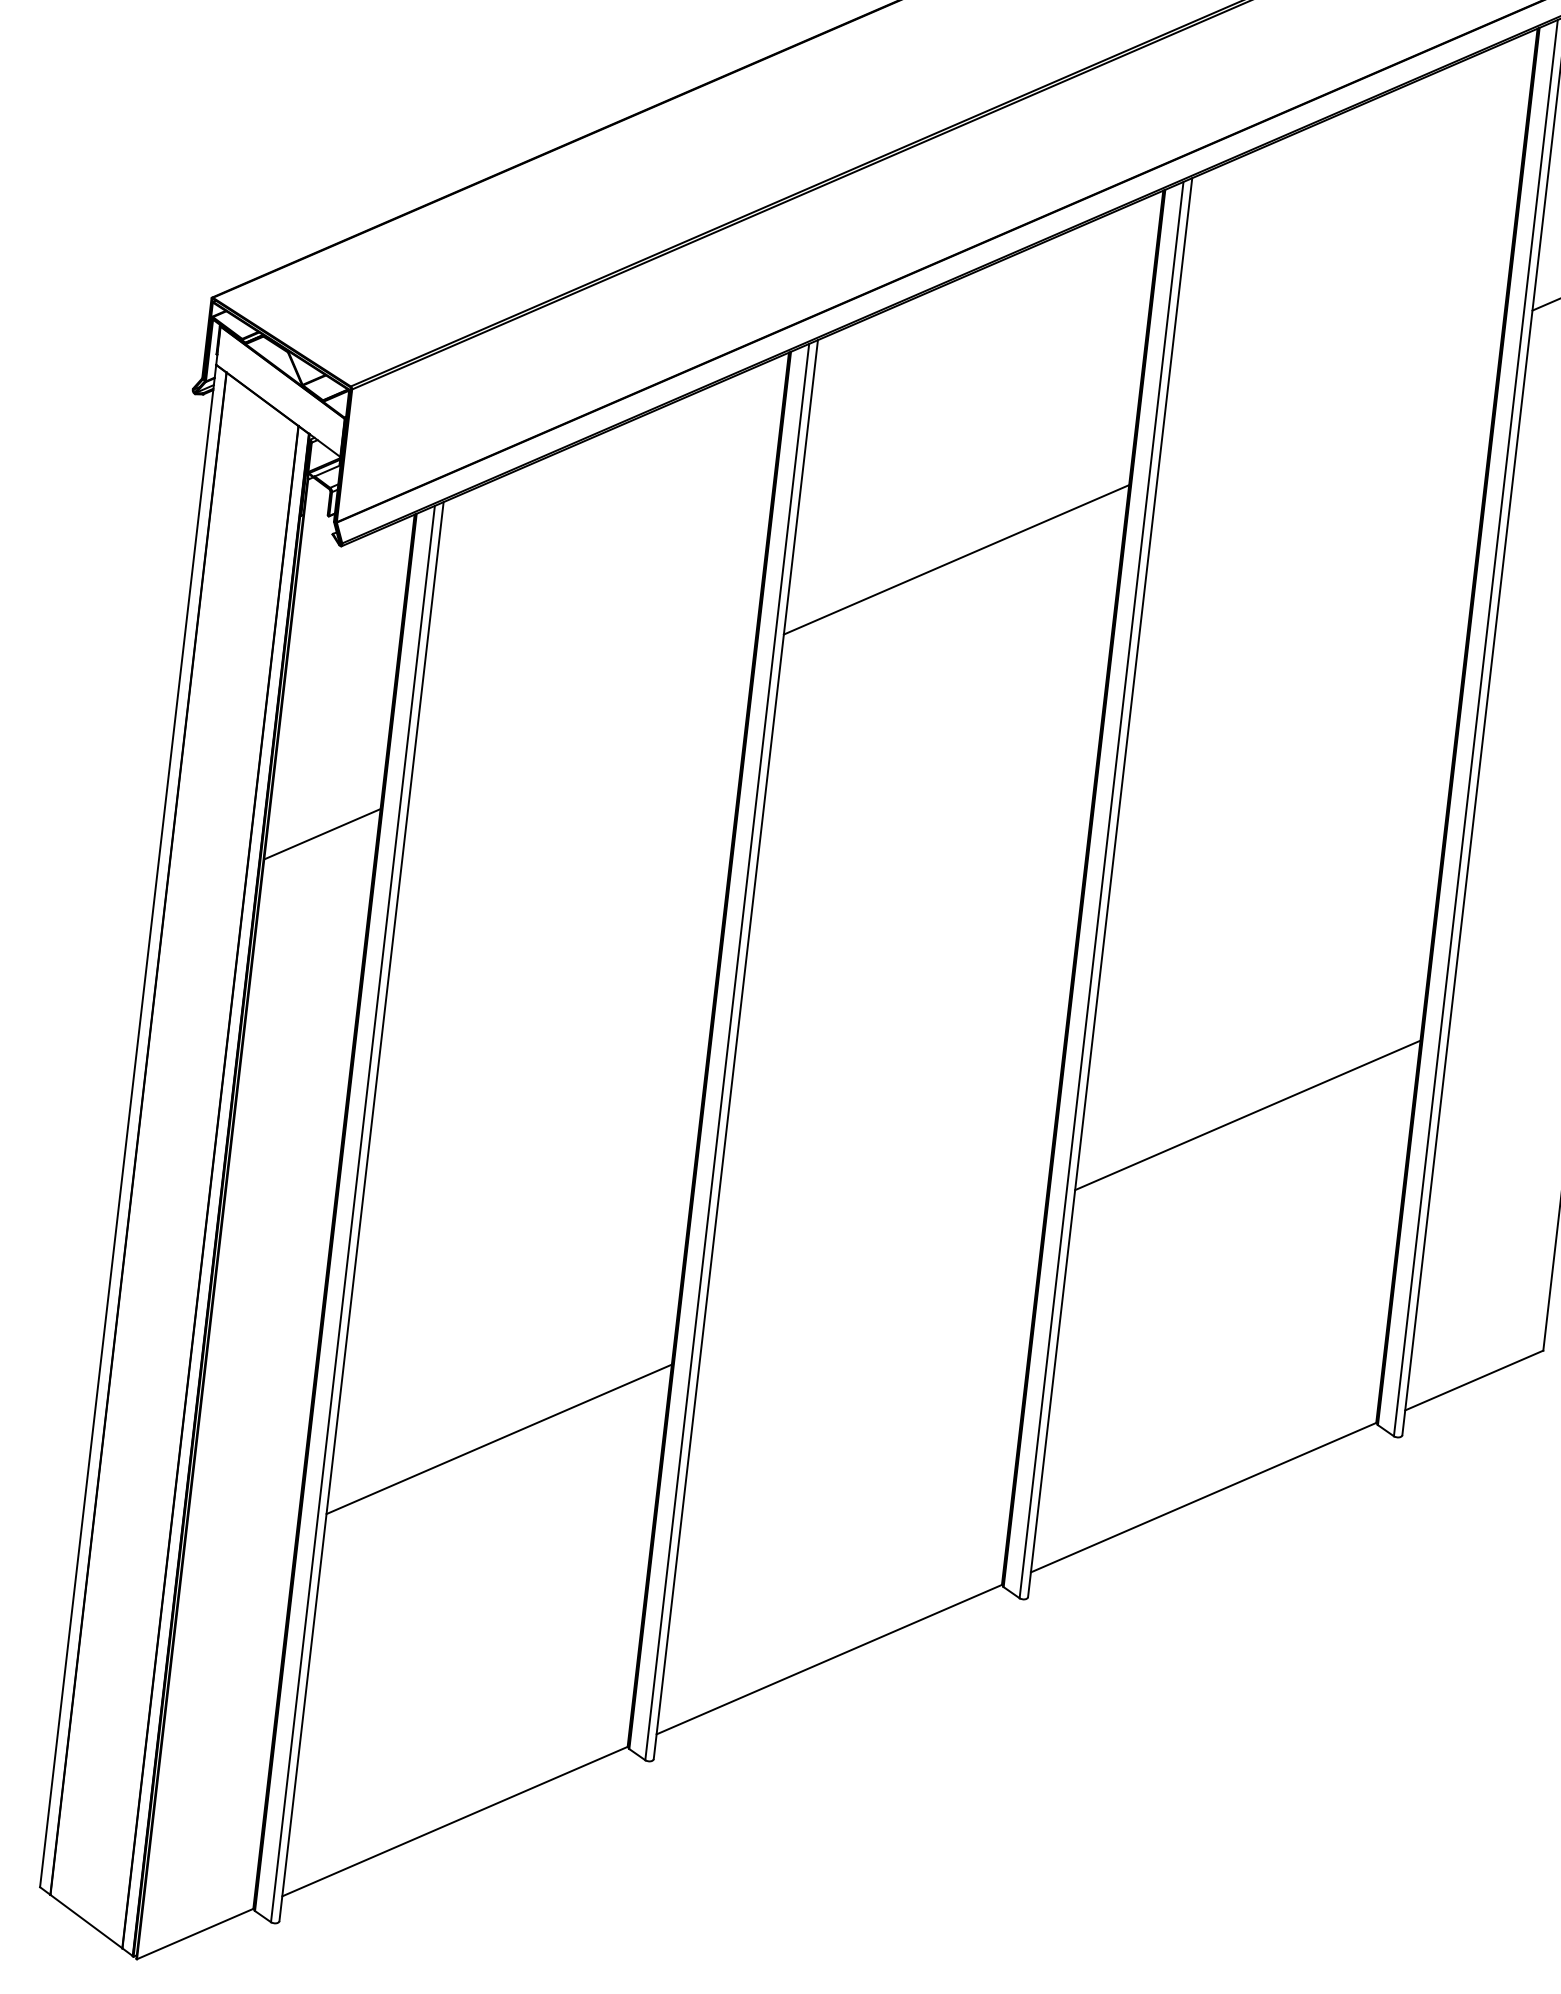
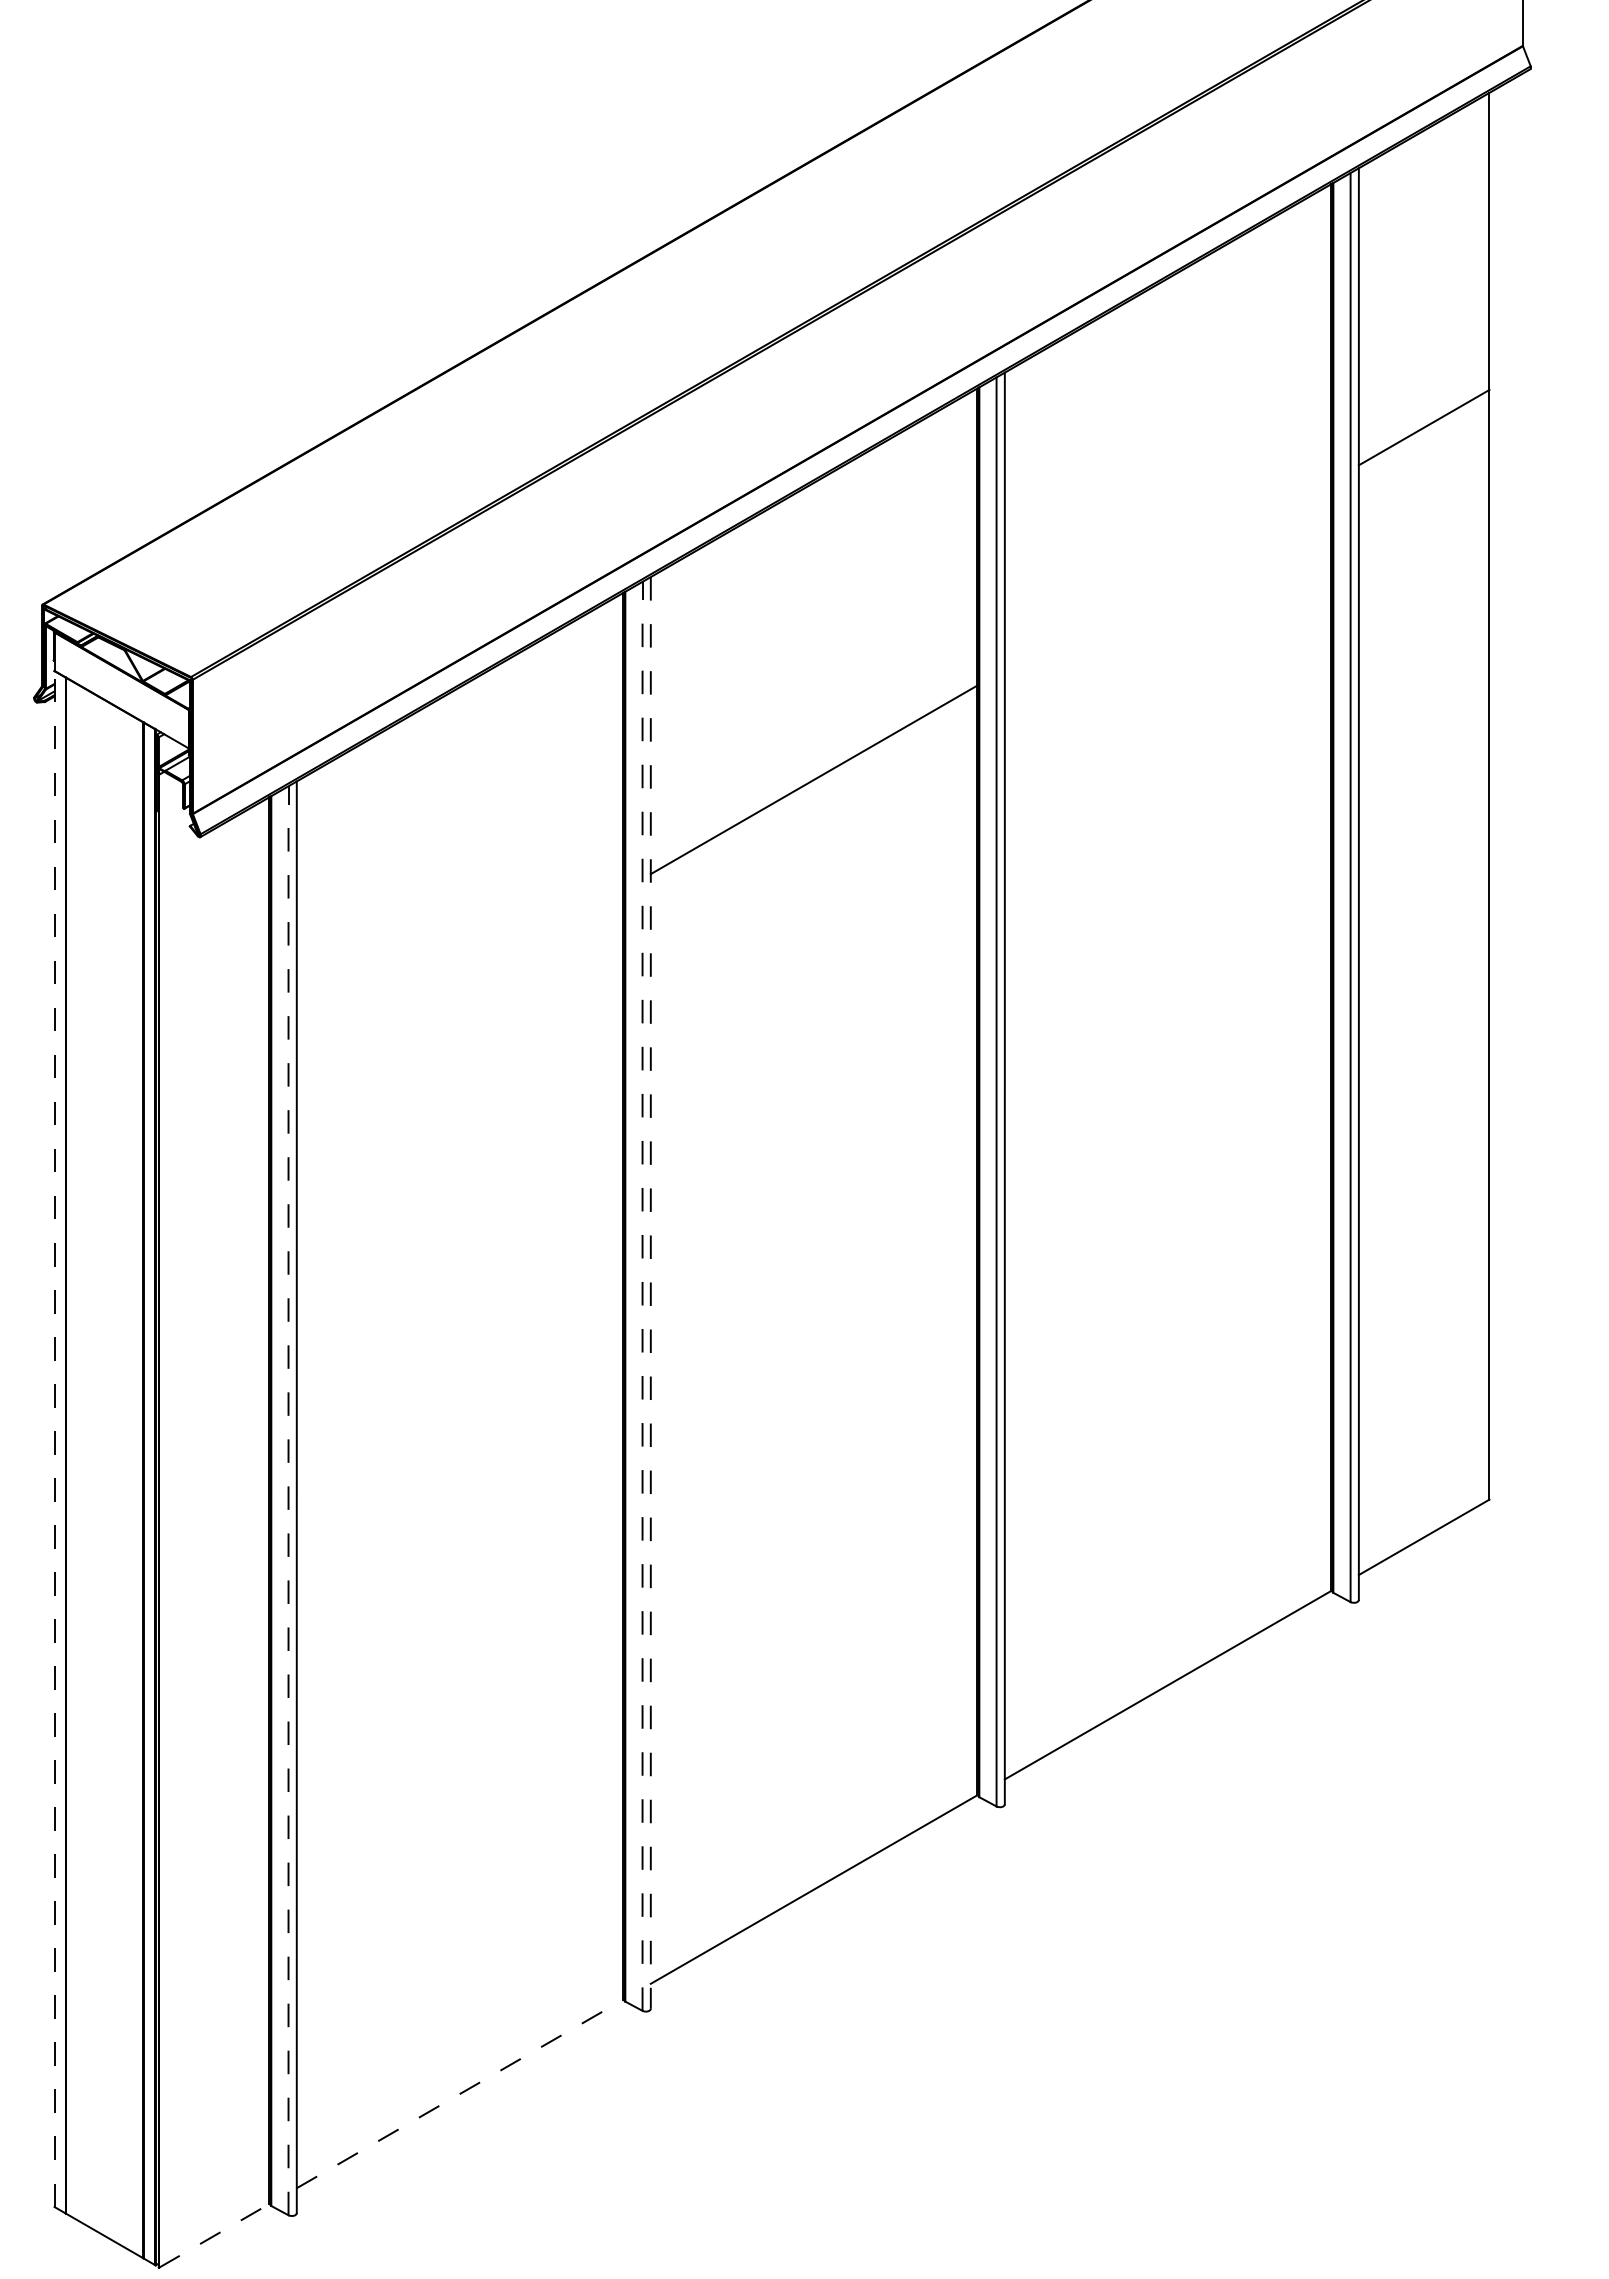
line: (322, 833) -> (214, 1125), removed
line: (735, 1049) -> (650, 1292), solid -> dashed
line: (727, 1052) -> (642, 1296), solid -> dashed
line: (1247, 1115) -> (1167, 1299), removed
line: (128, 1126) -> (54, 1439), solid -> dashed
line: (352, 1213) -> (288, 1500), solid -> dashed
line: (498, 1438) -> (459, 1707), removed
line: (455, 1821) -> (460, 2093), solid -> dashed
line: (195, 1933) -> (214, 2235), solid -> dashed

